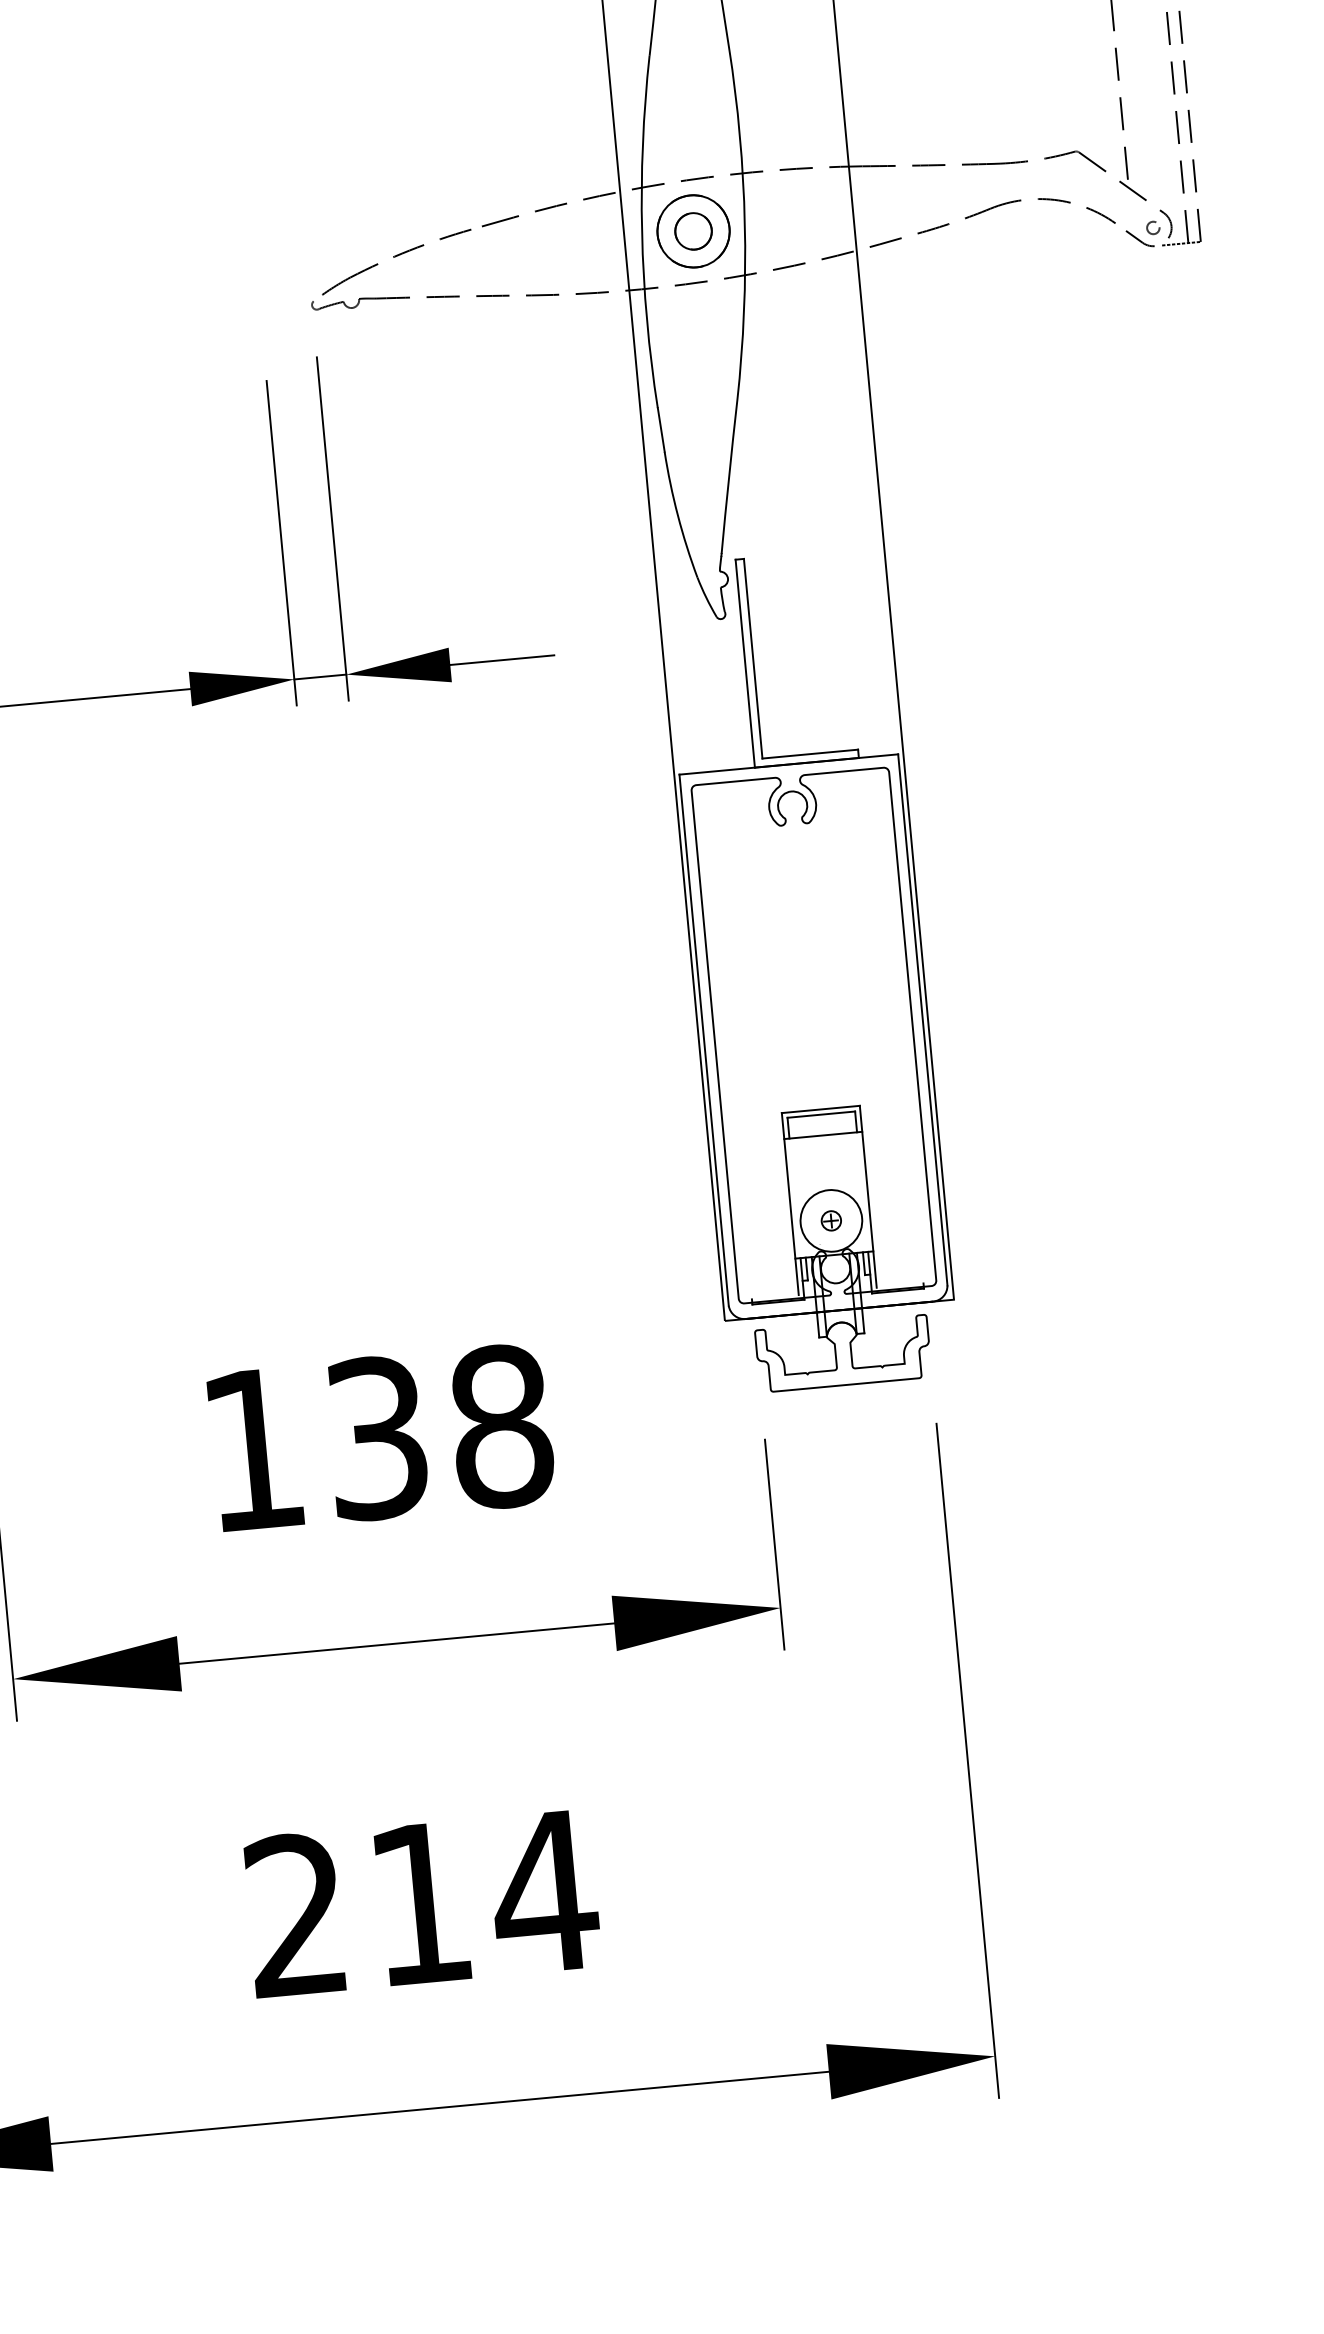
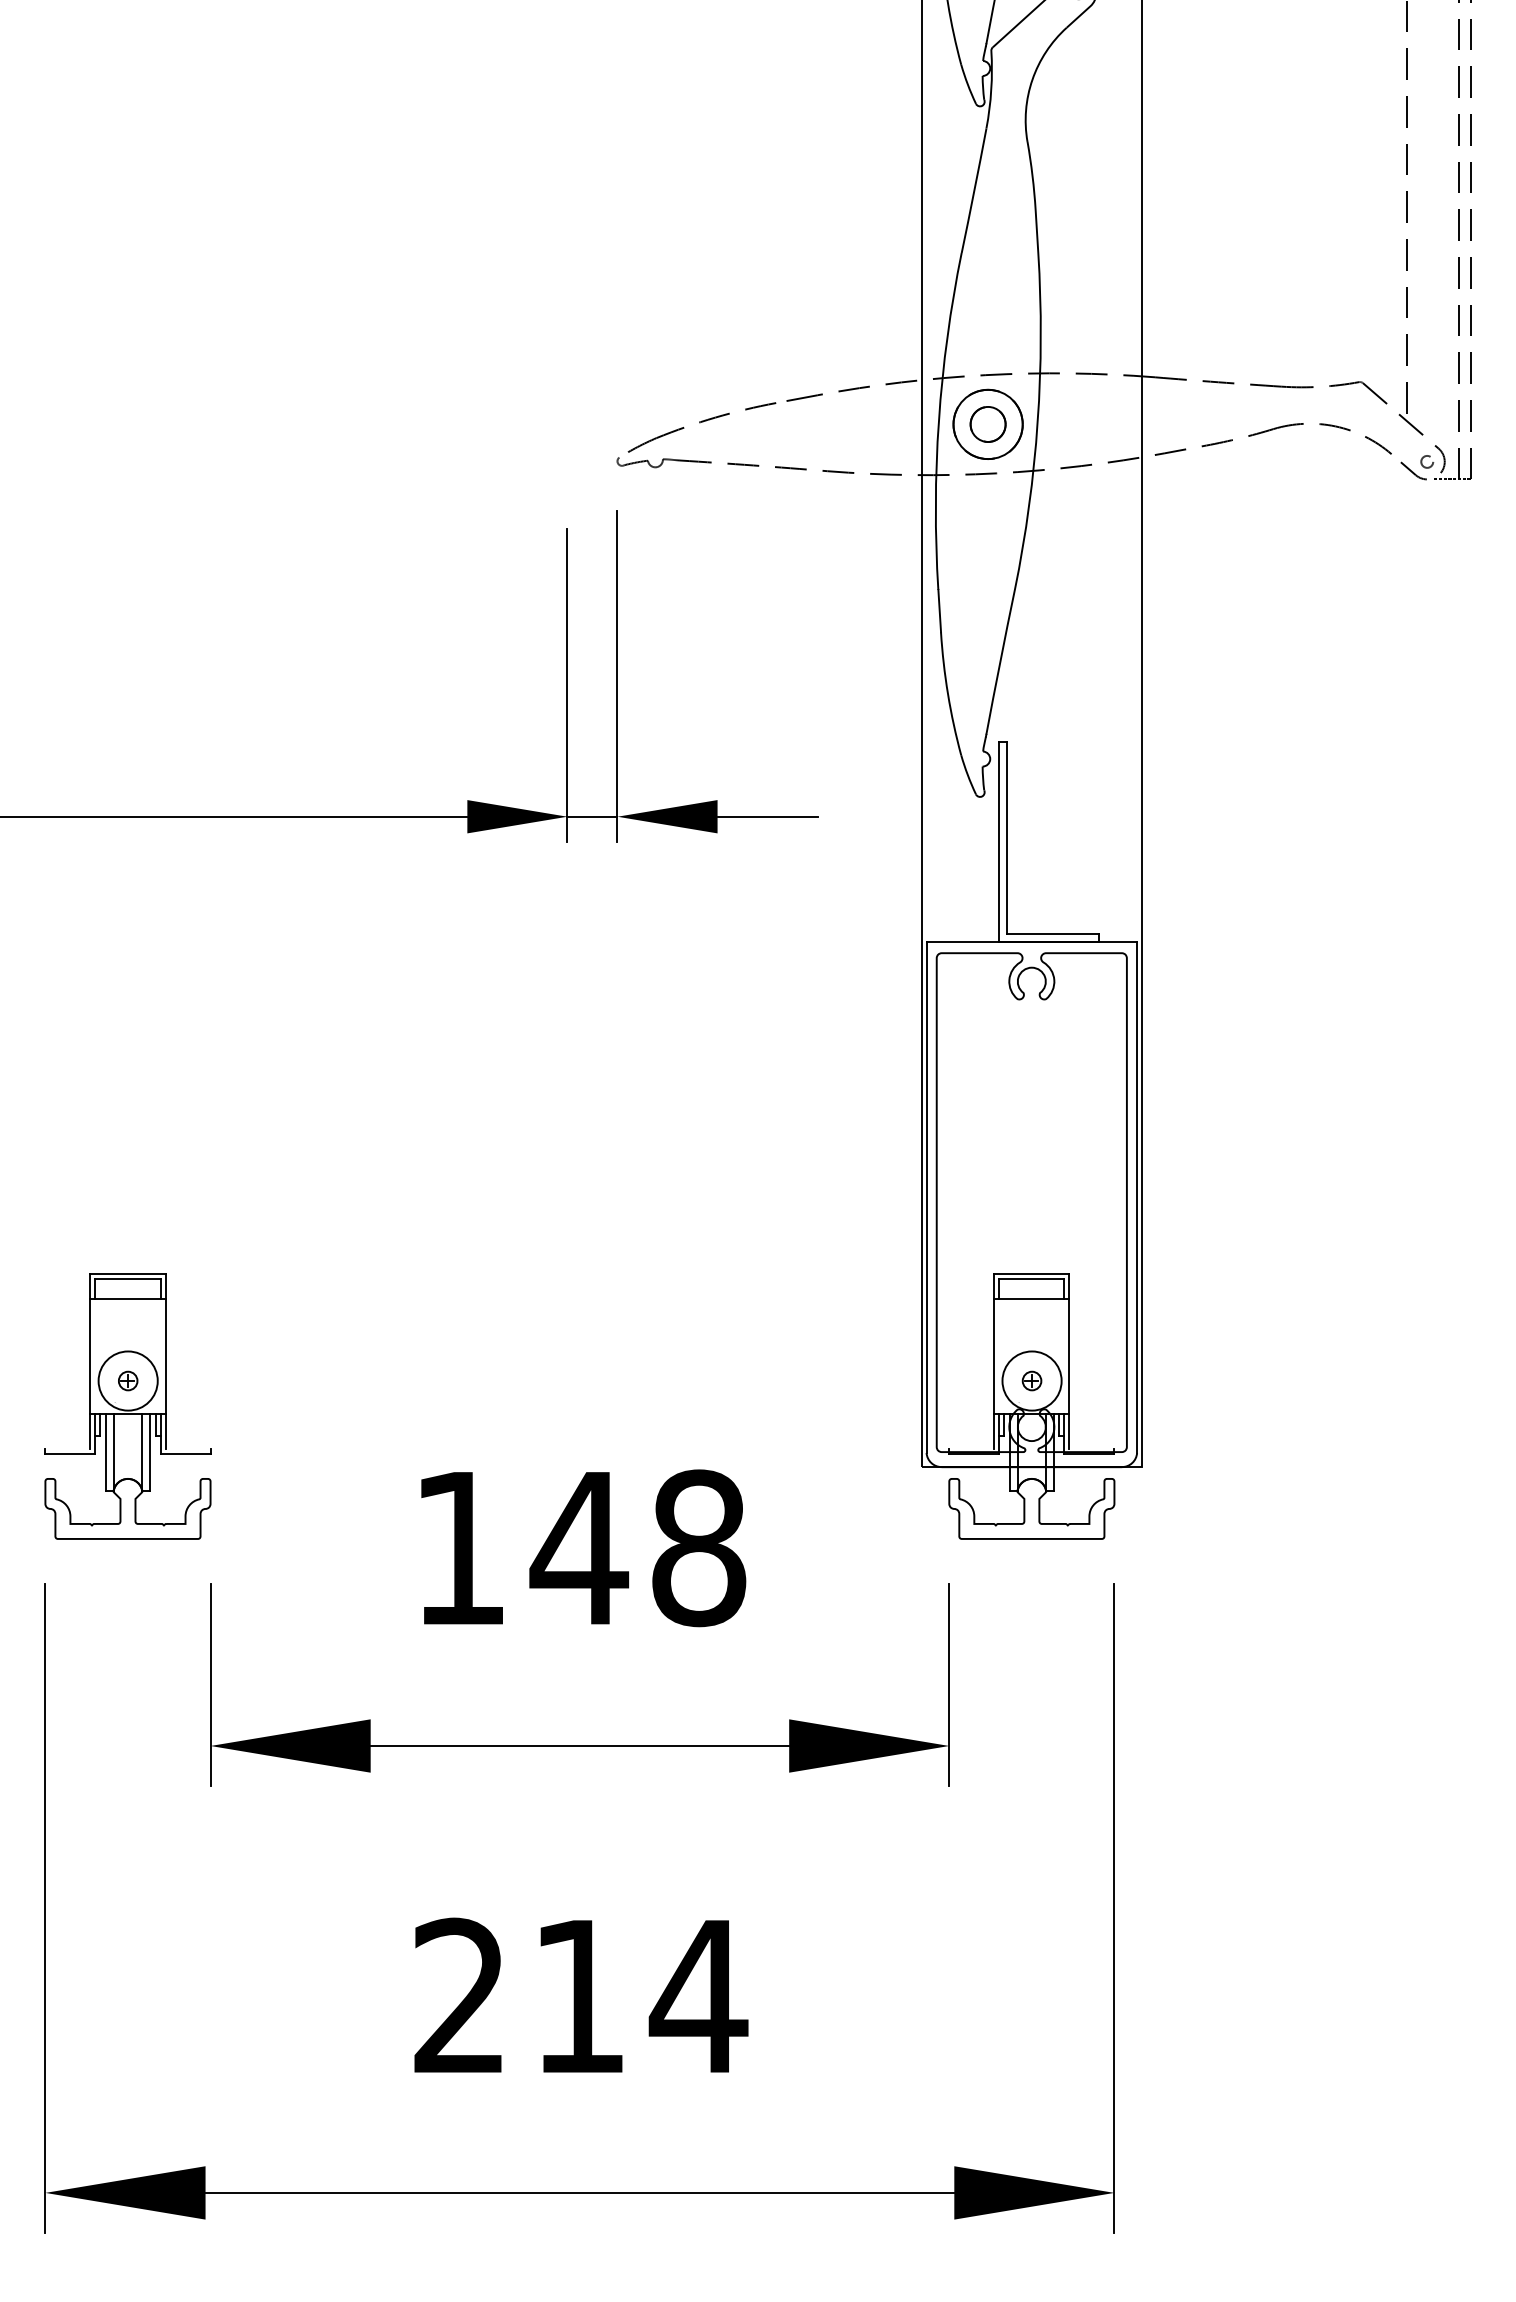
text: (377, 1438) -> (579, 1548), 138 -> 148

